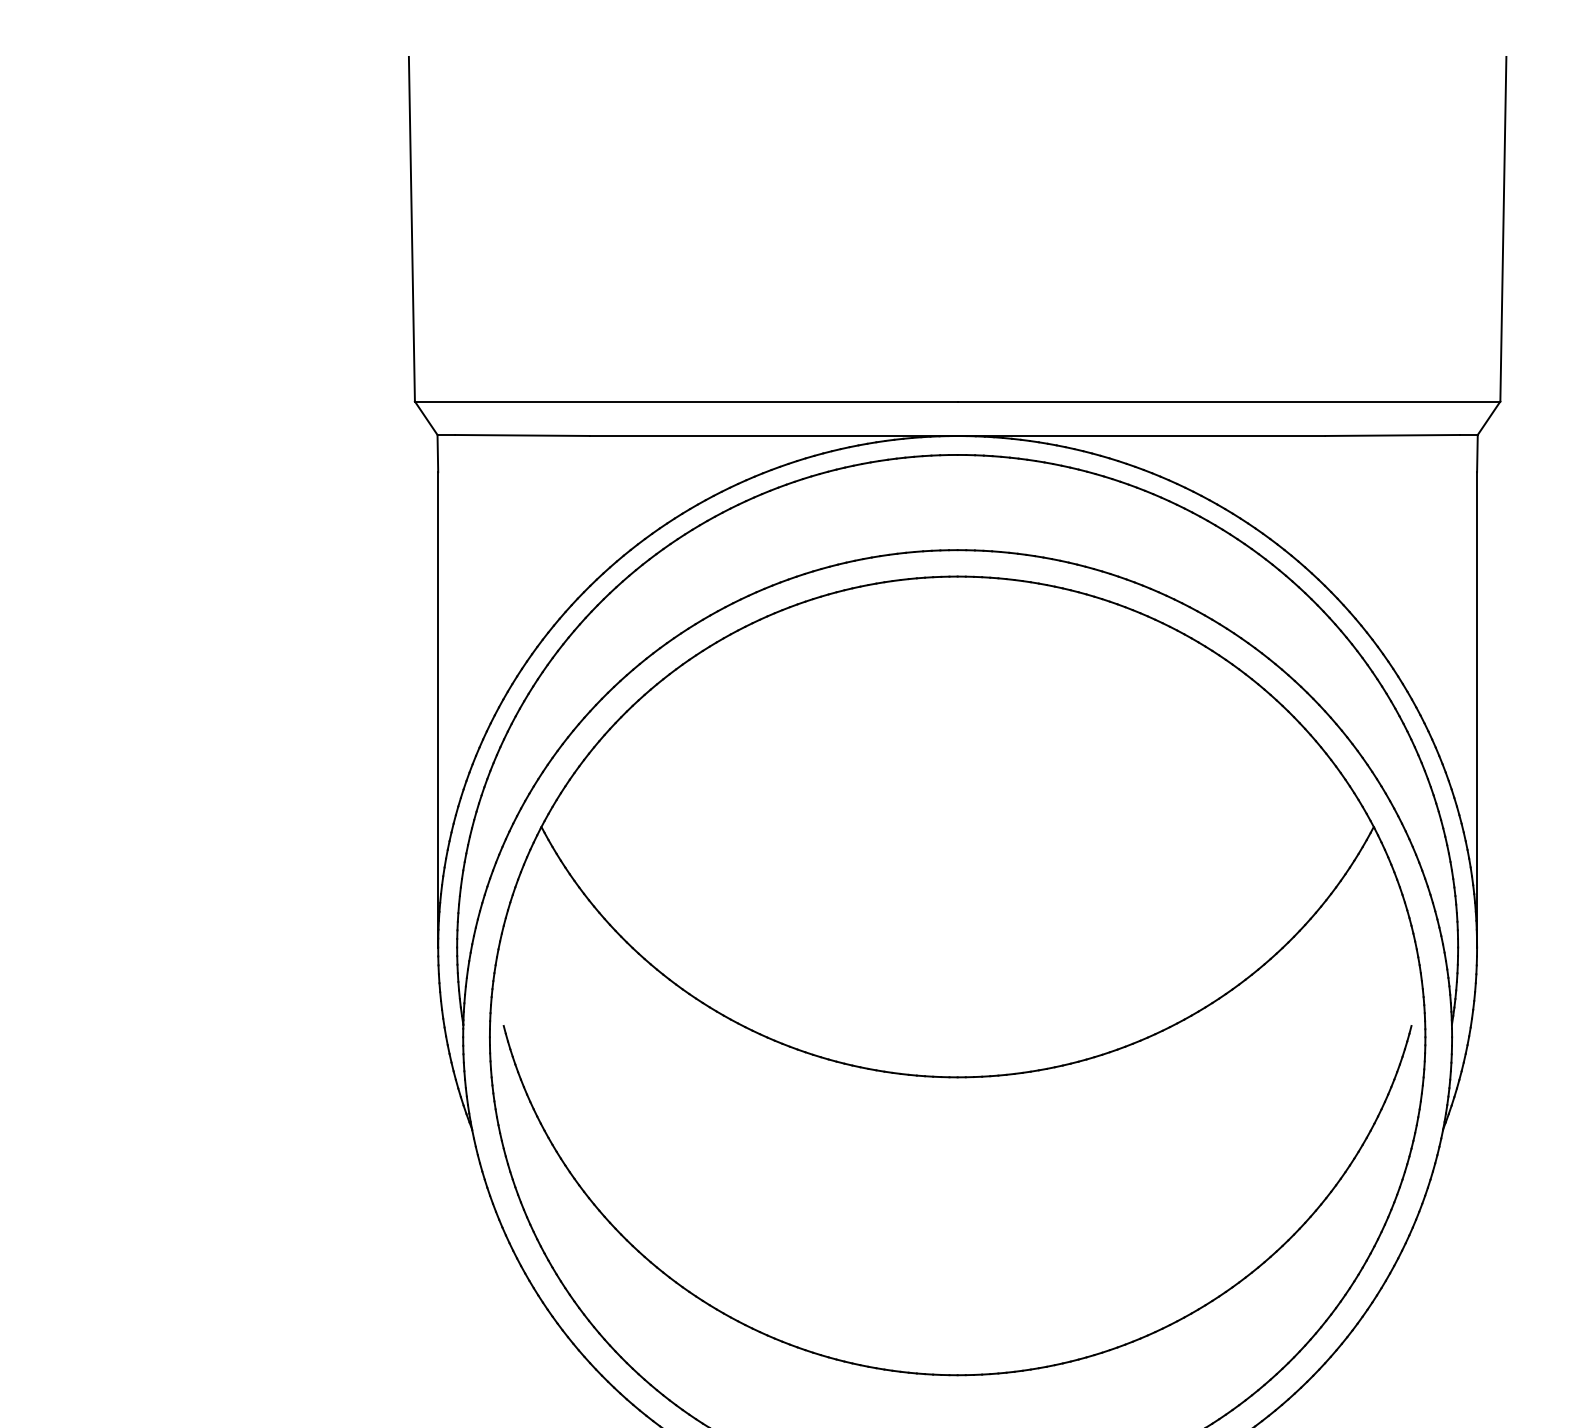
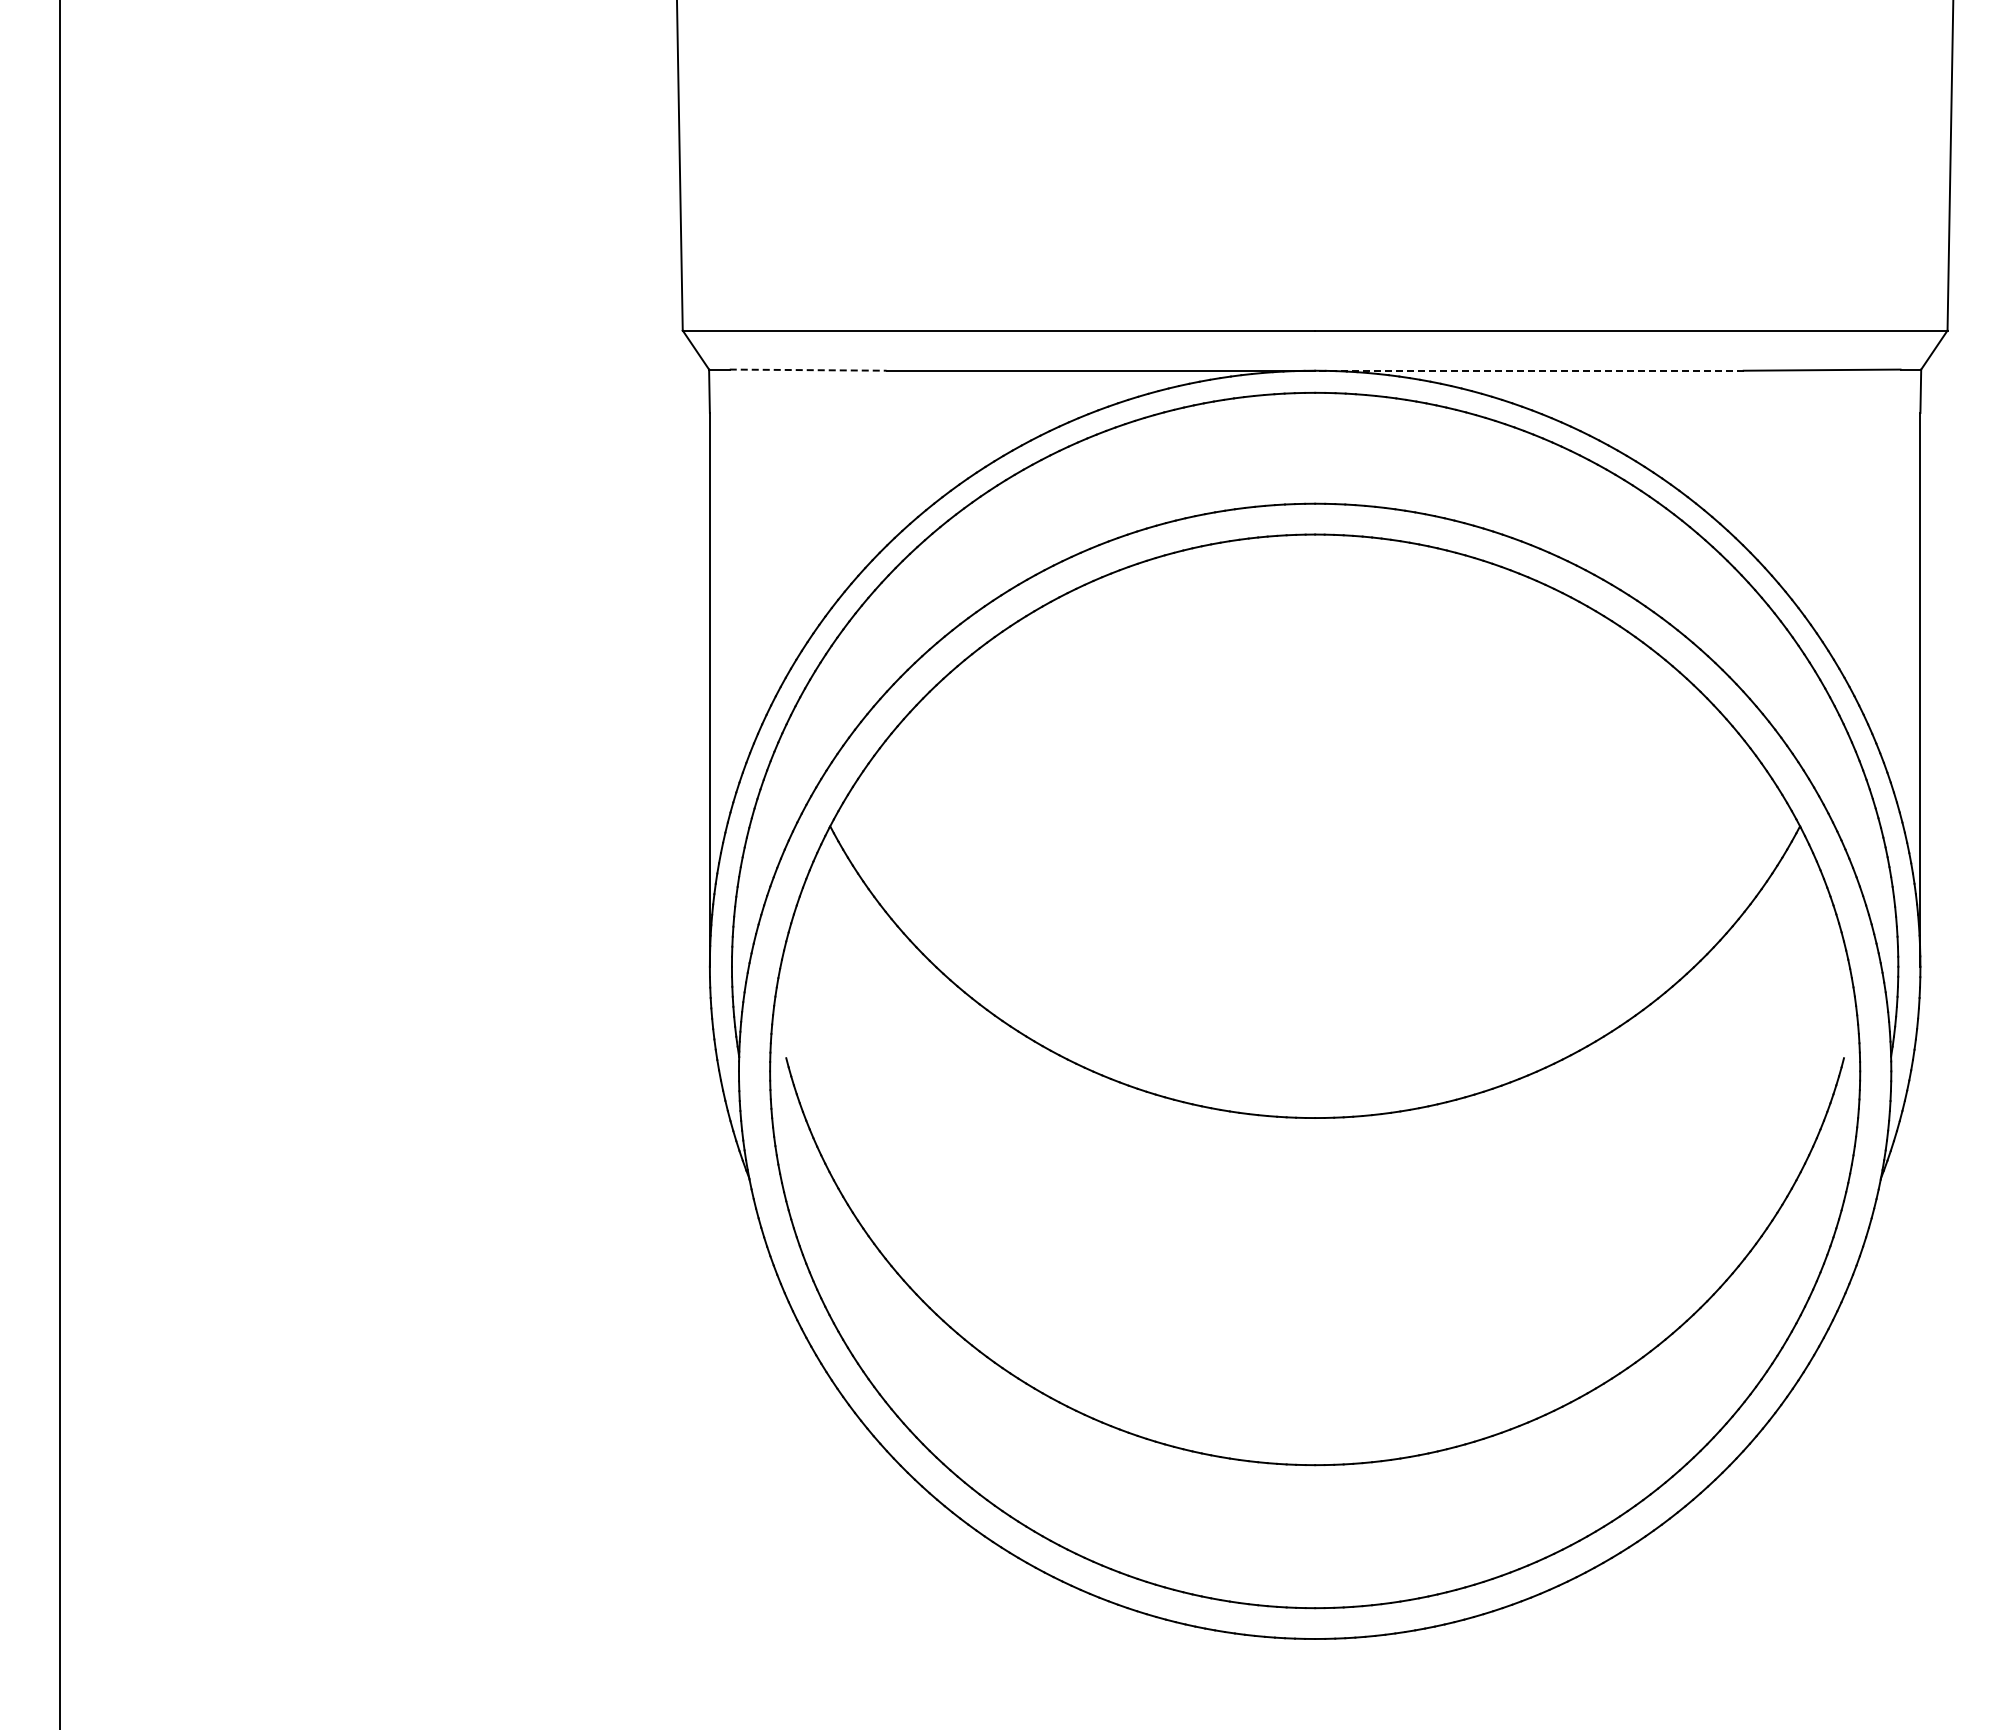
line: (522, 435) -> (808, 370), solid -> dashed
line: (1140, 435) -> (1528, 370), solid -> dashed

